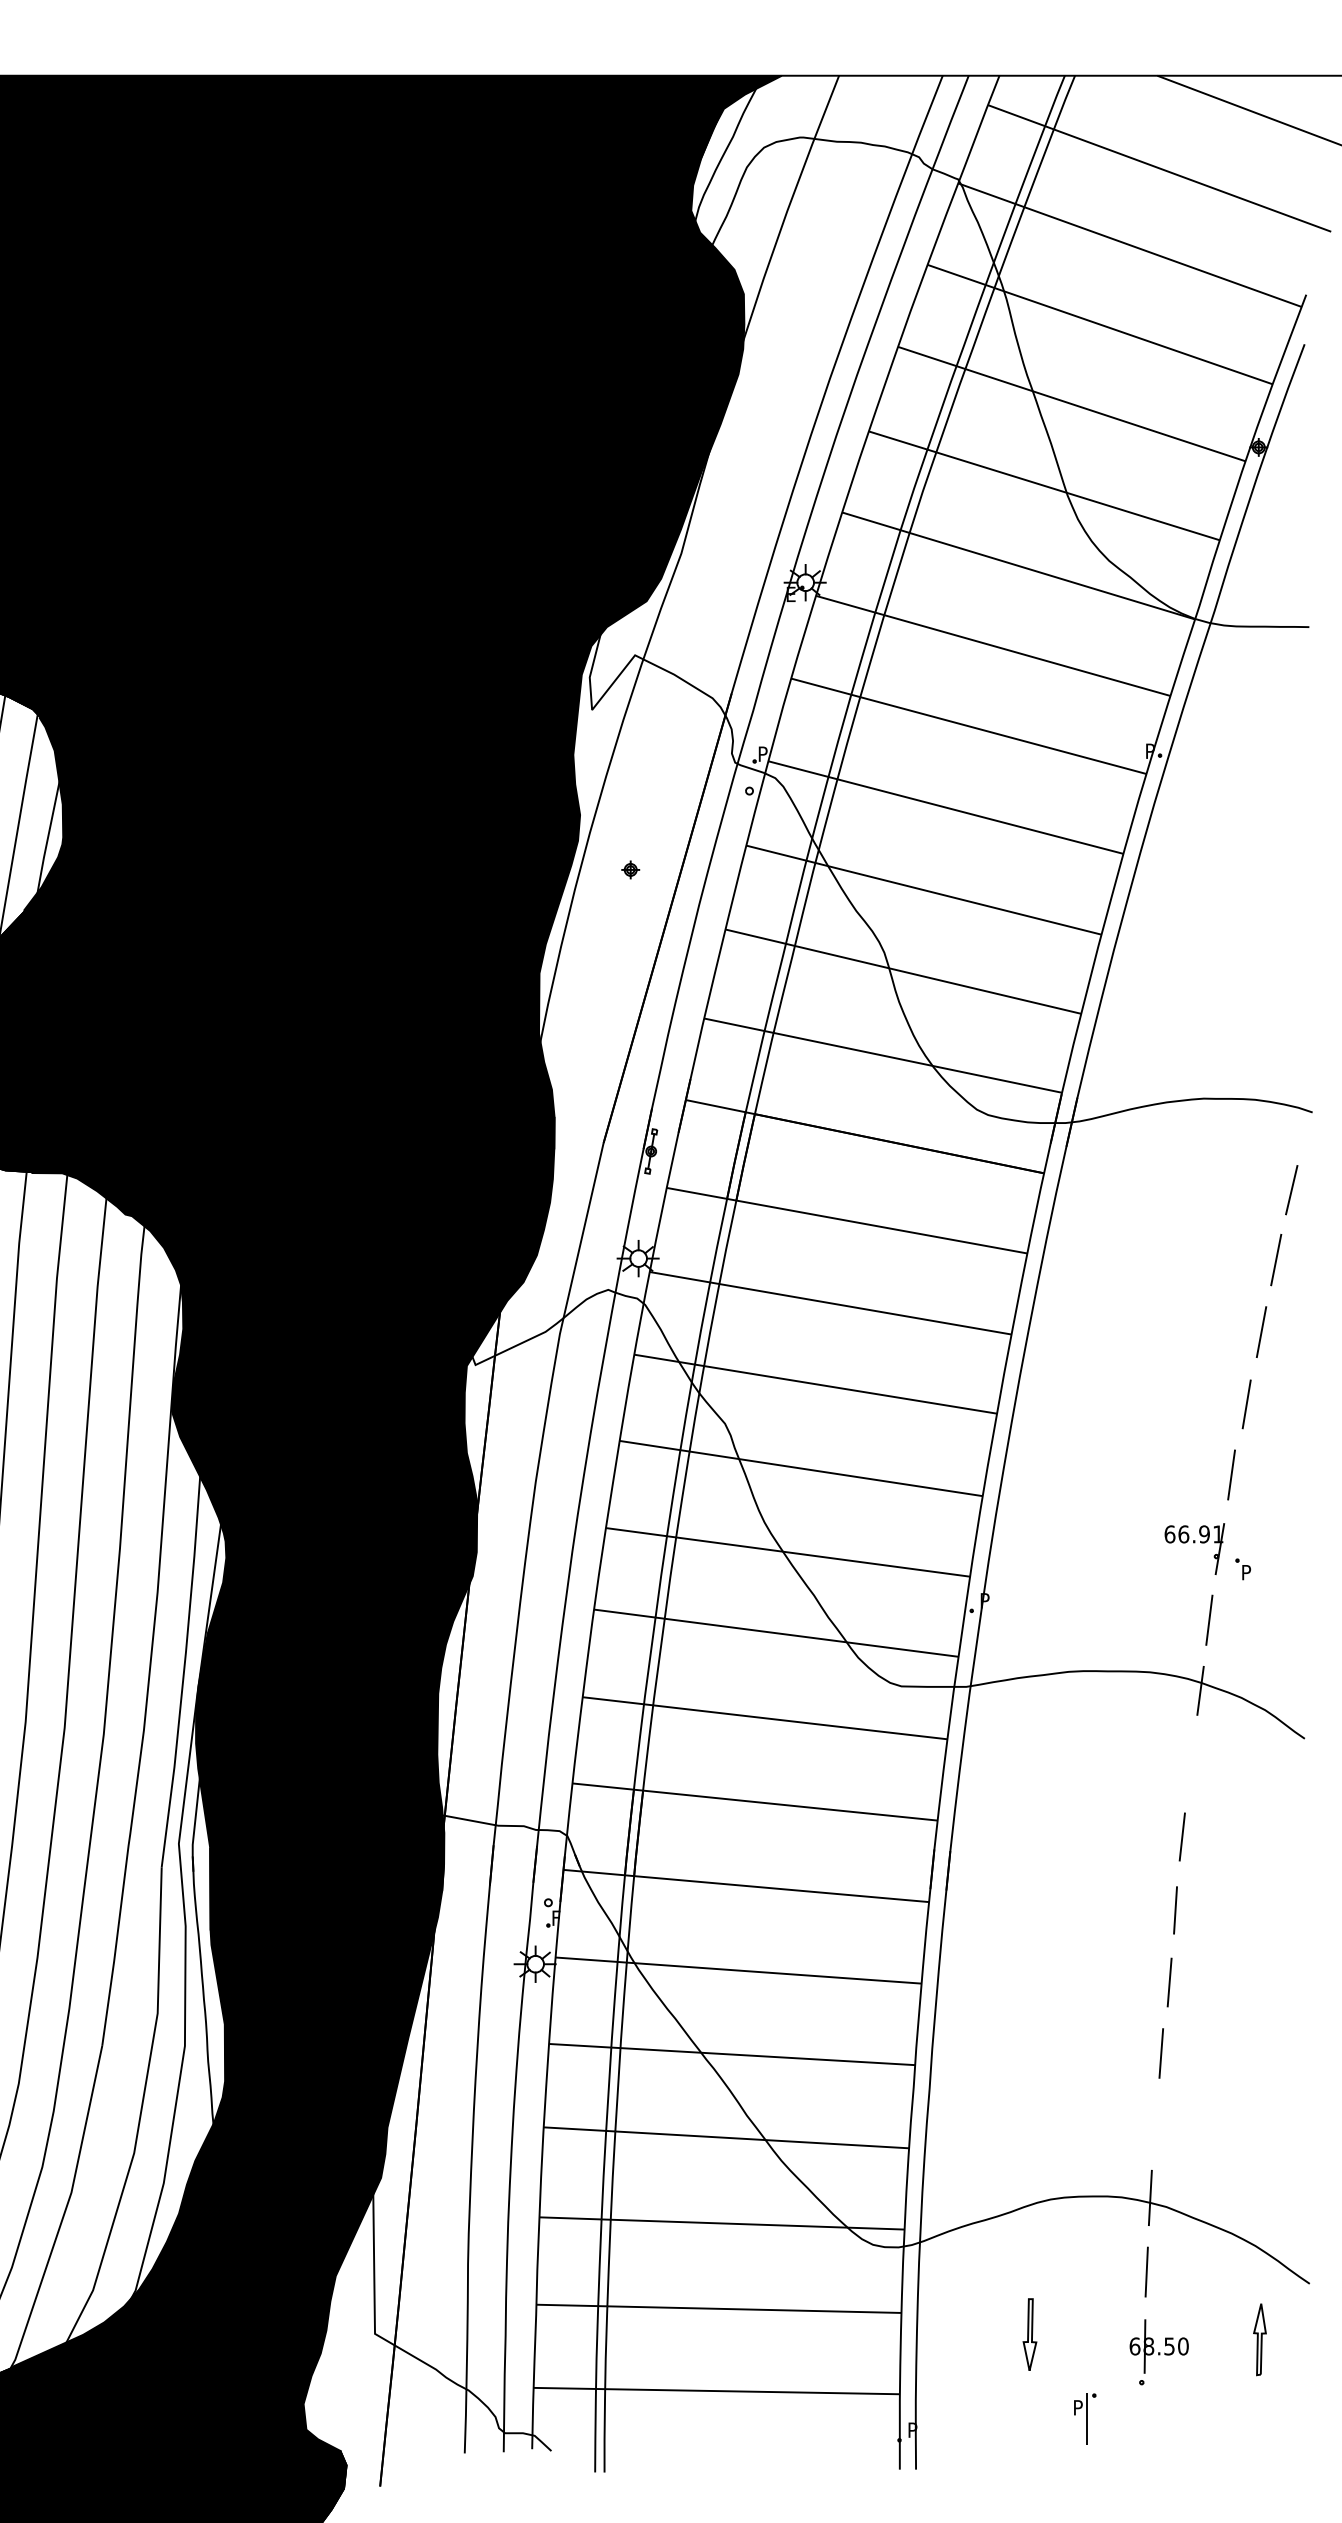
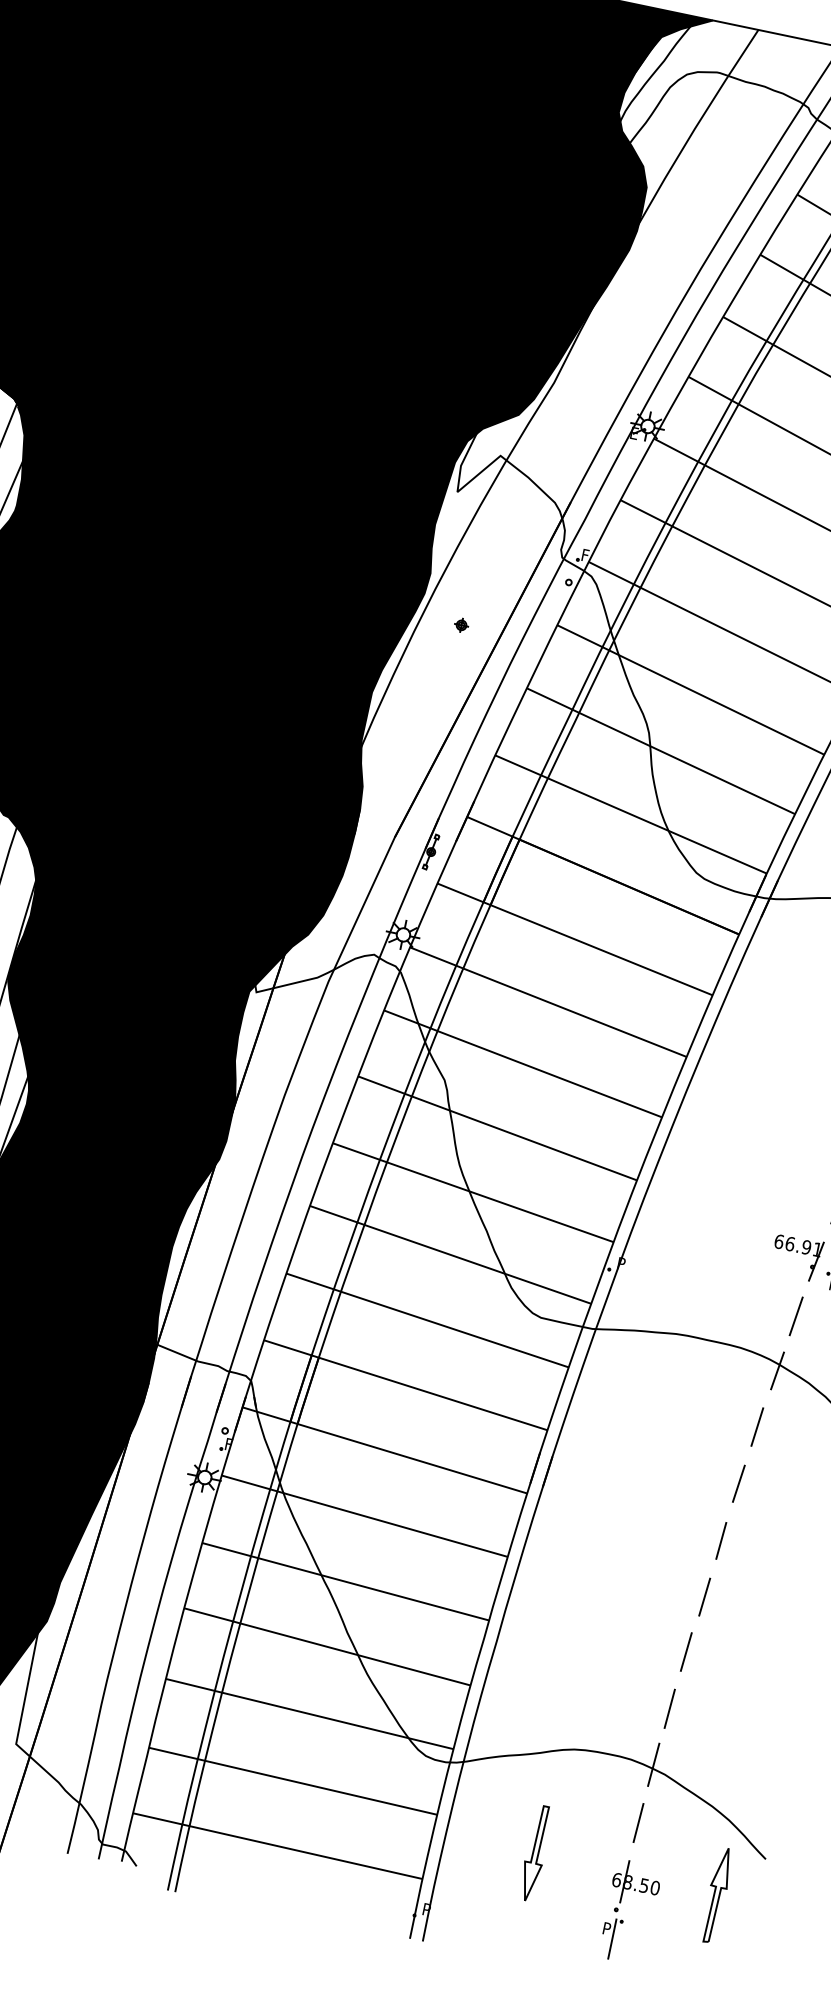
text: (763, 750) -> (586, 552), P -> F
line: (1190, 1763) -> (757, 1426), added
line: (1155, 2125) -> (669, 1708), added
part: (1029, 2334) -> (535, 1853), size x1.67
part: (1259, 2339) -> (716, 1895), size x1.67
part: (1085, 2418) -> (610, 1938), moved

